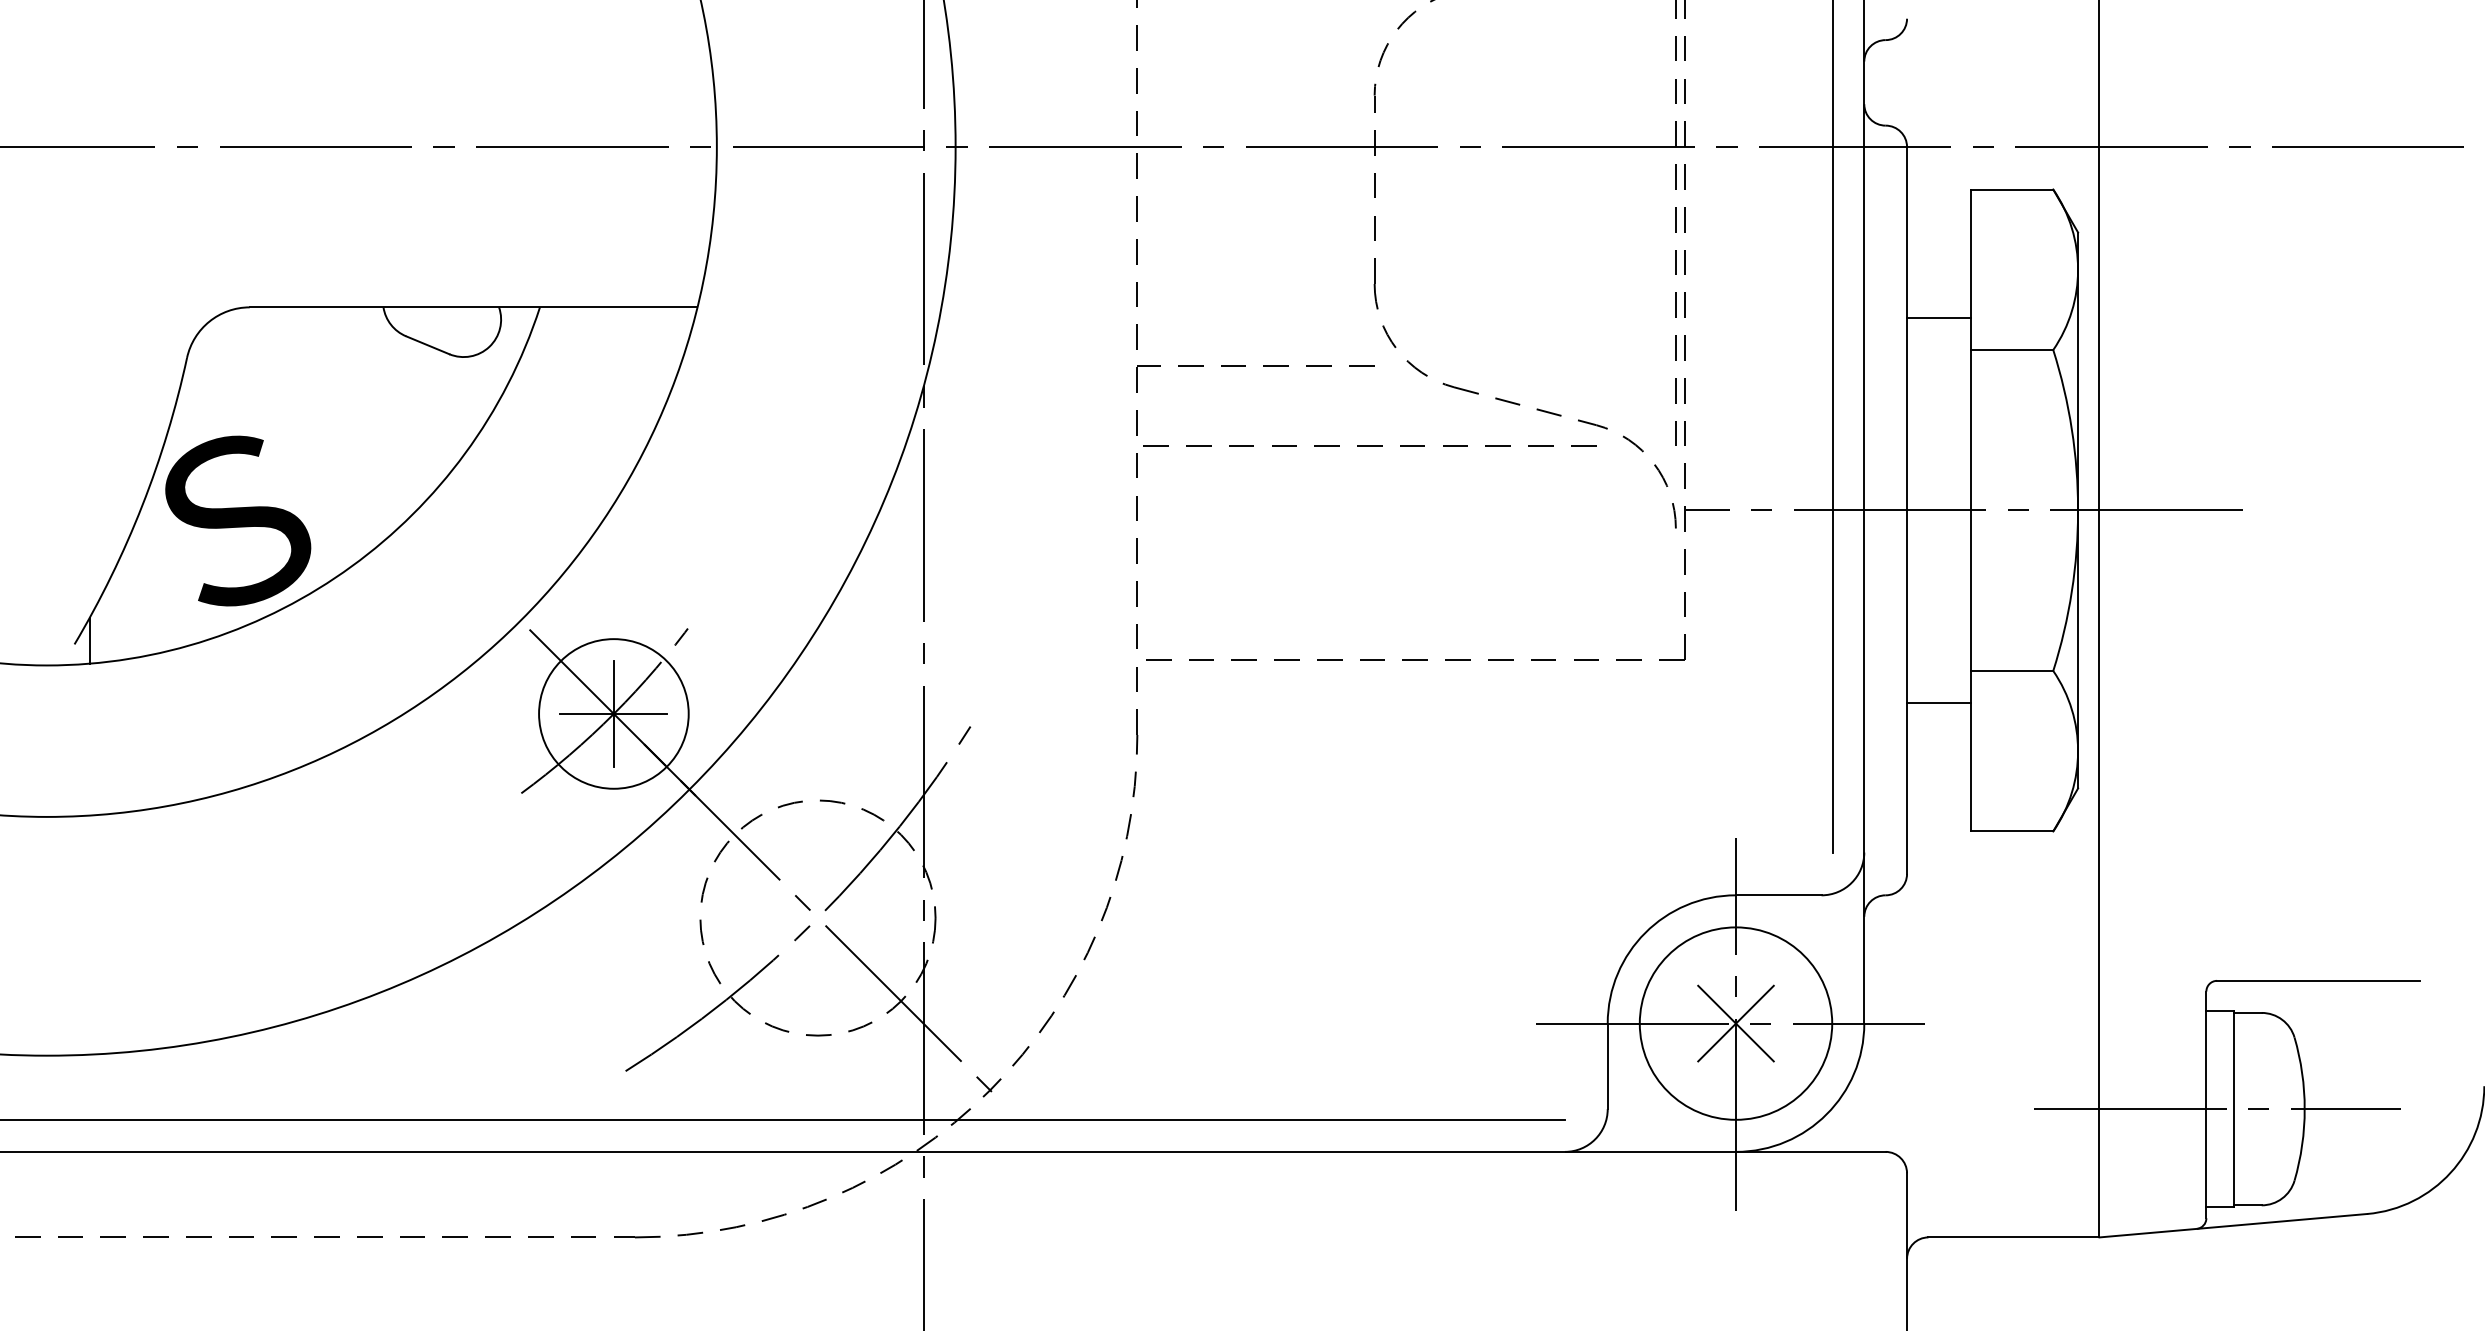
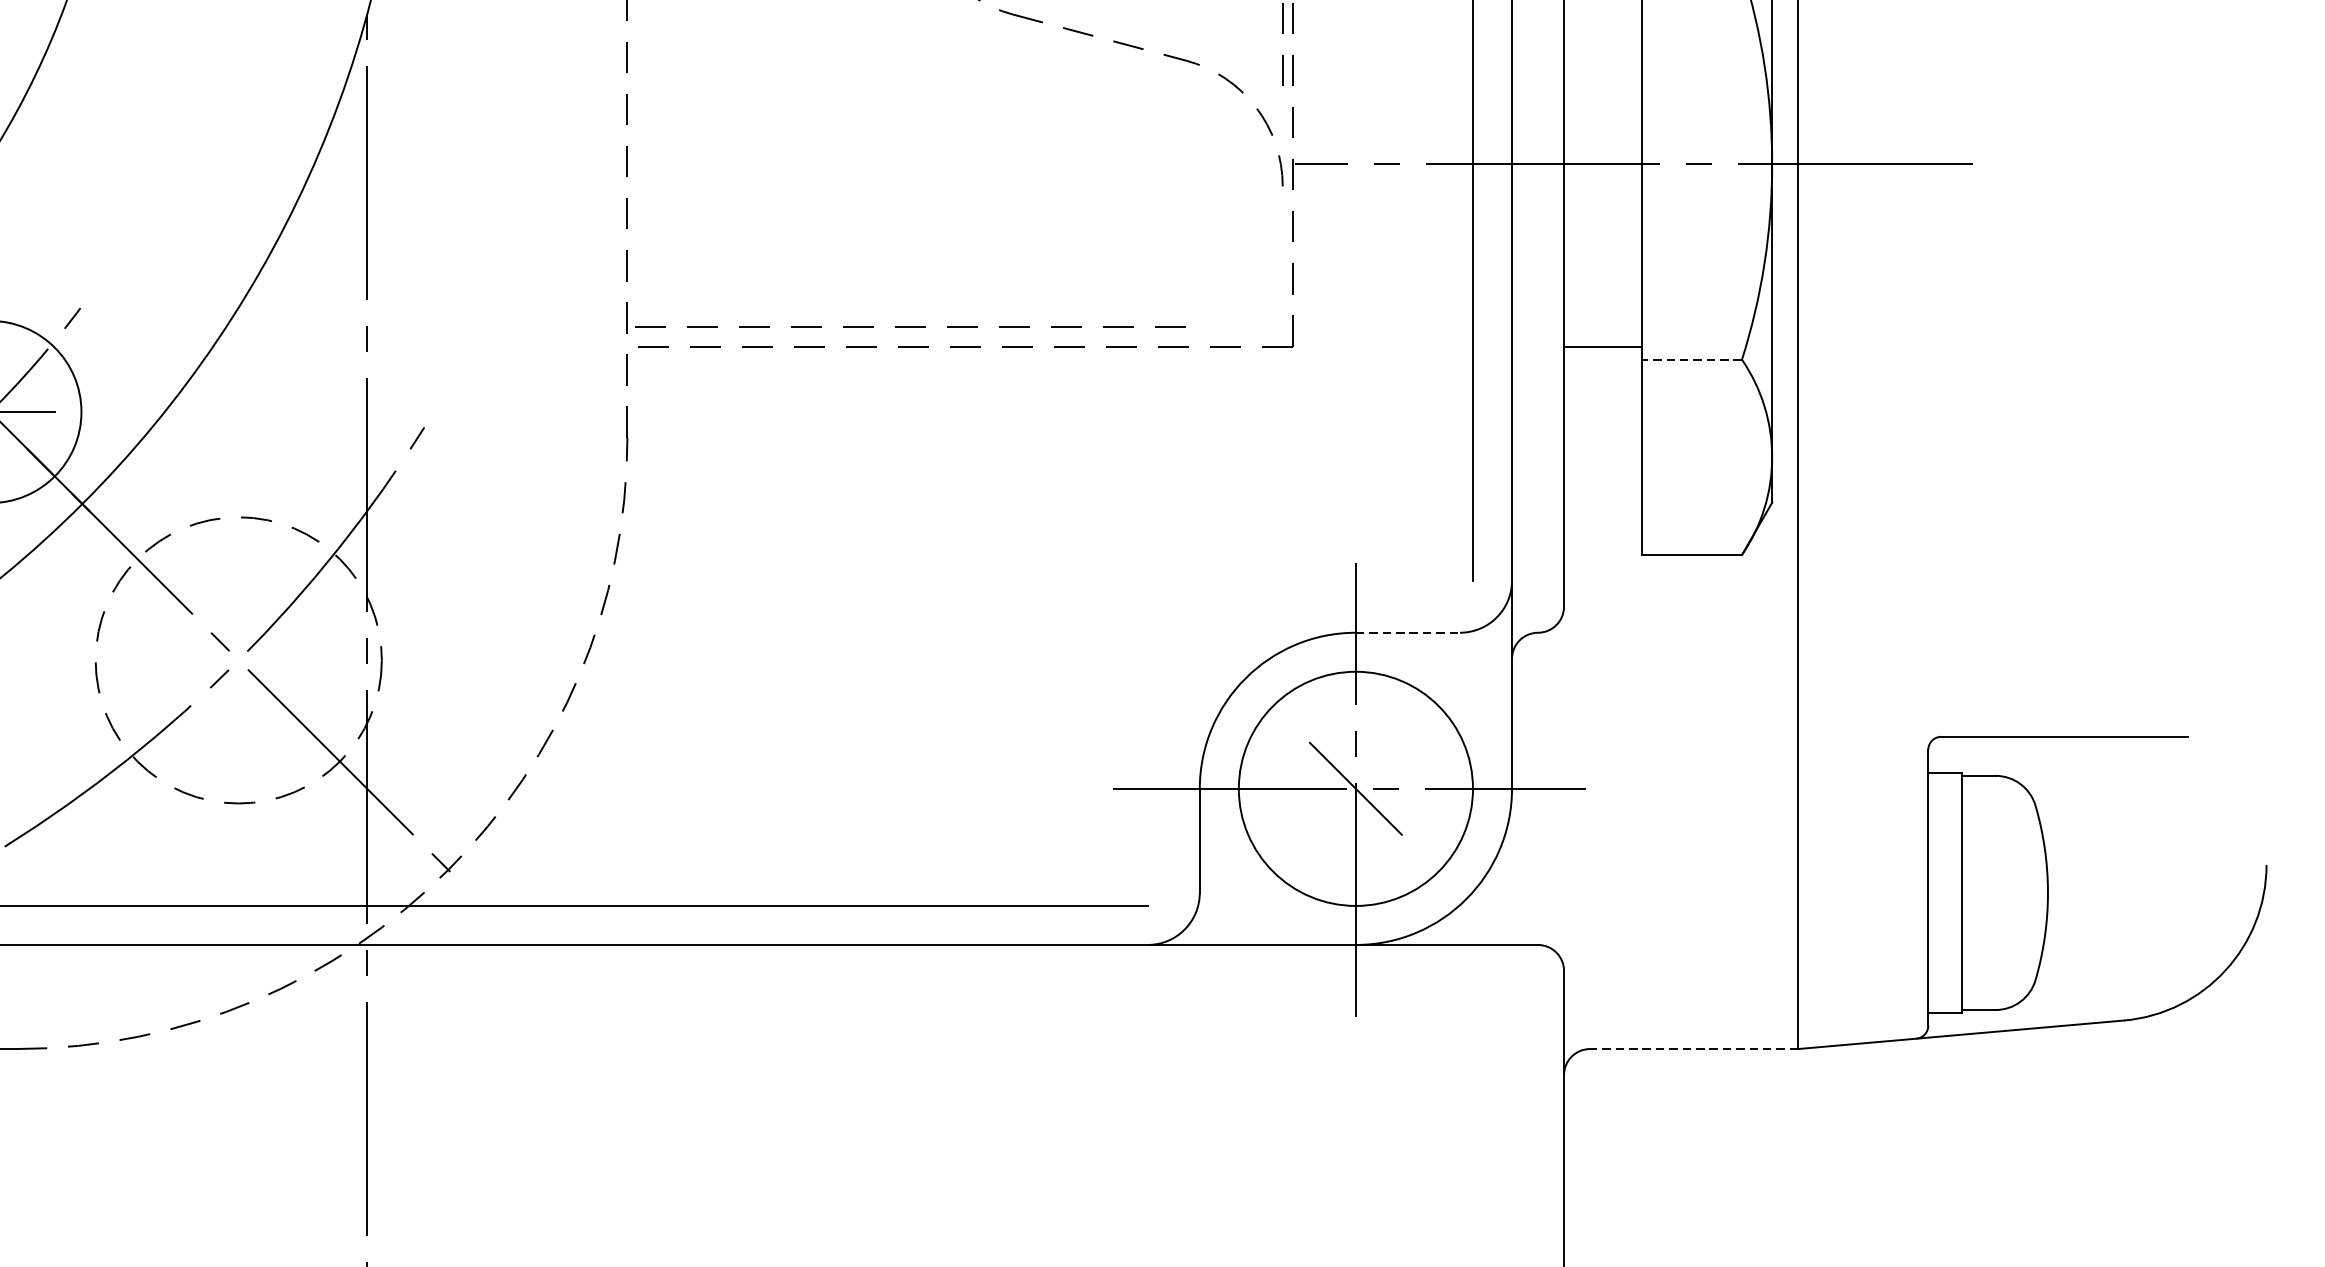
line: (1369, 445) -> (909, 326), moved
line: (2011, 670) -> (1691, 359), solid -> dashed
line: (1939, 702) -> (1603, 346), moved
line: (1778, 895) -> (1407, 632), solid -> dashed
line: (1735, 1023) -> (1355, 788), removed
line: (2217, 1109) -> (1941, 893), removed
line: (2013, 1237) -> (1693, 1049), solid -> dashed

